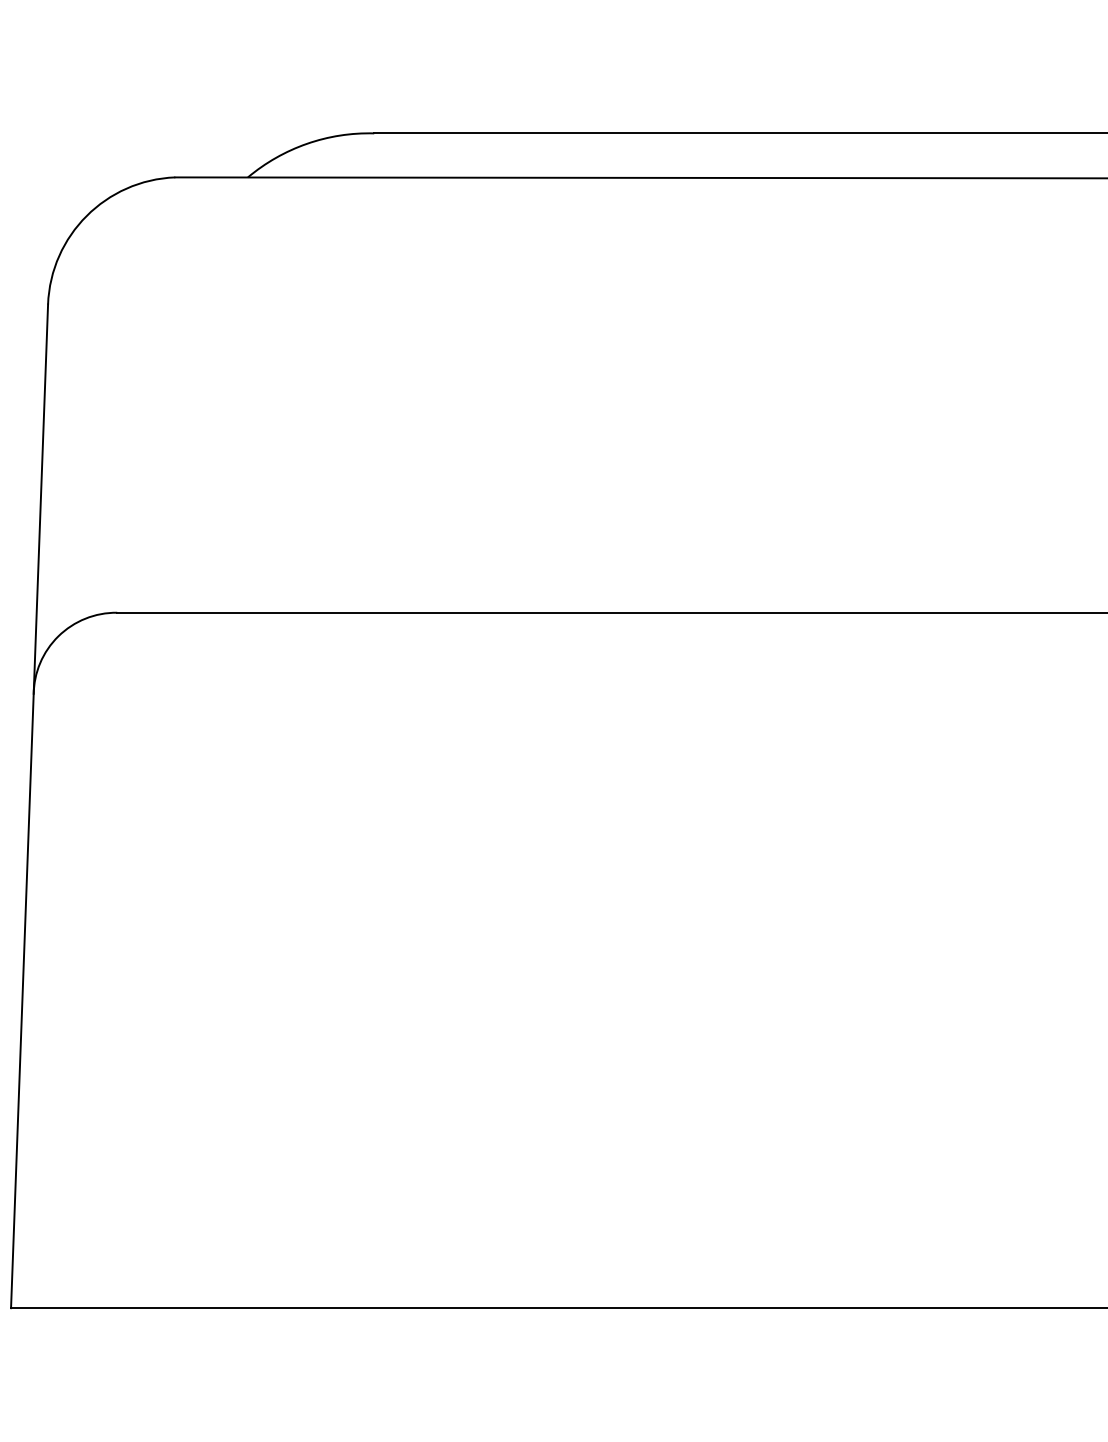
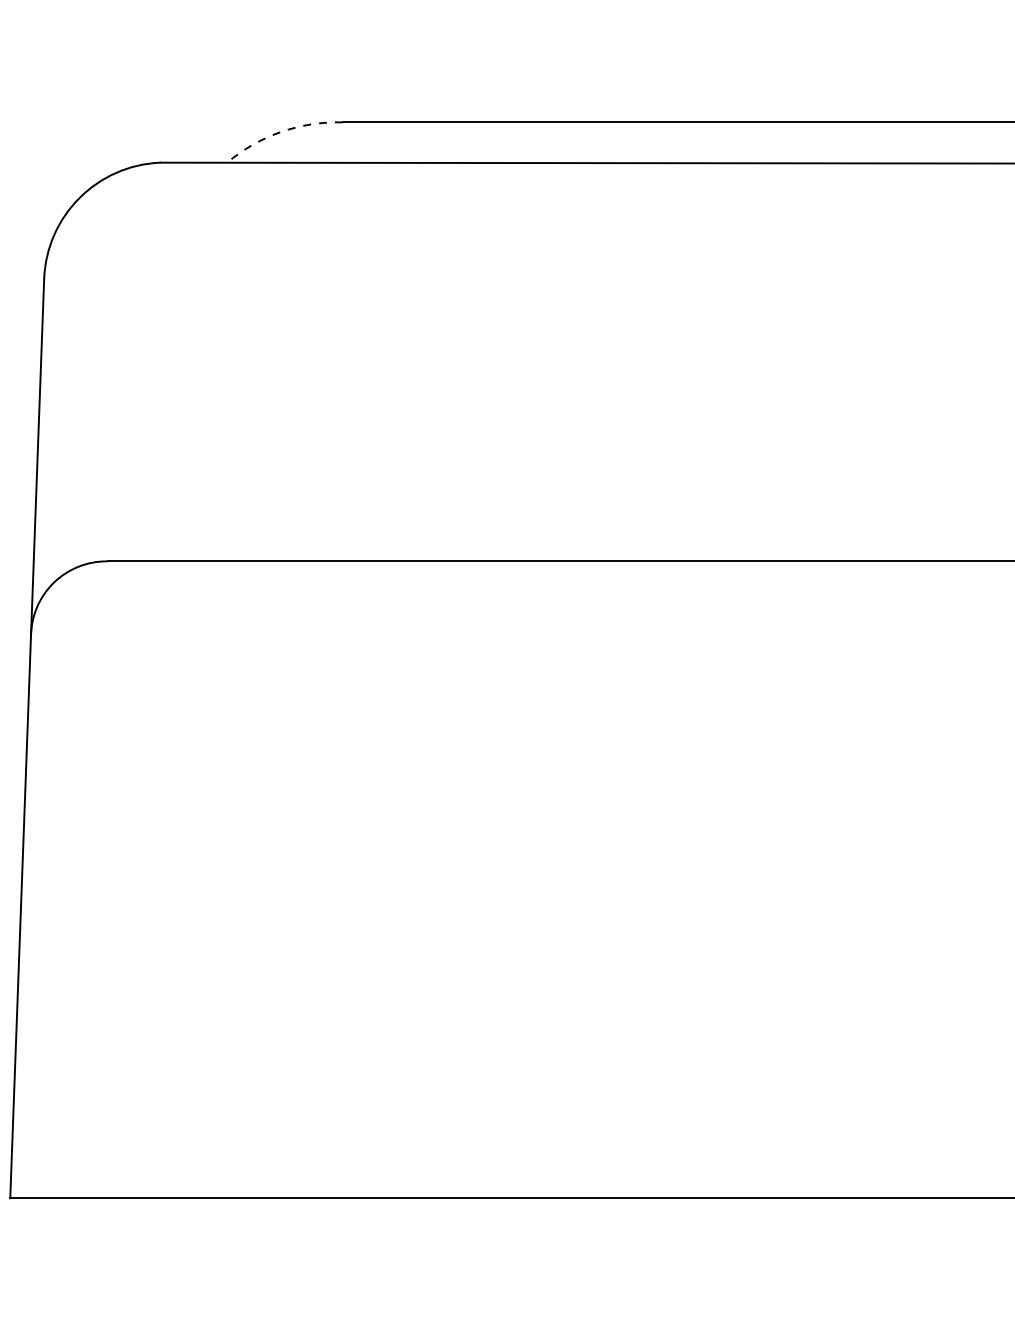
arc: (307, 143) -> (281, 131), solid -> dashed

